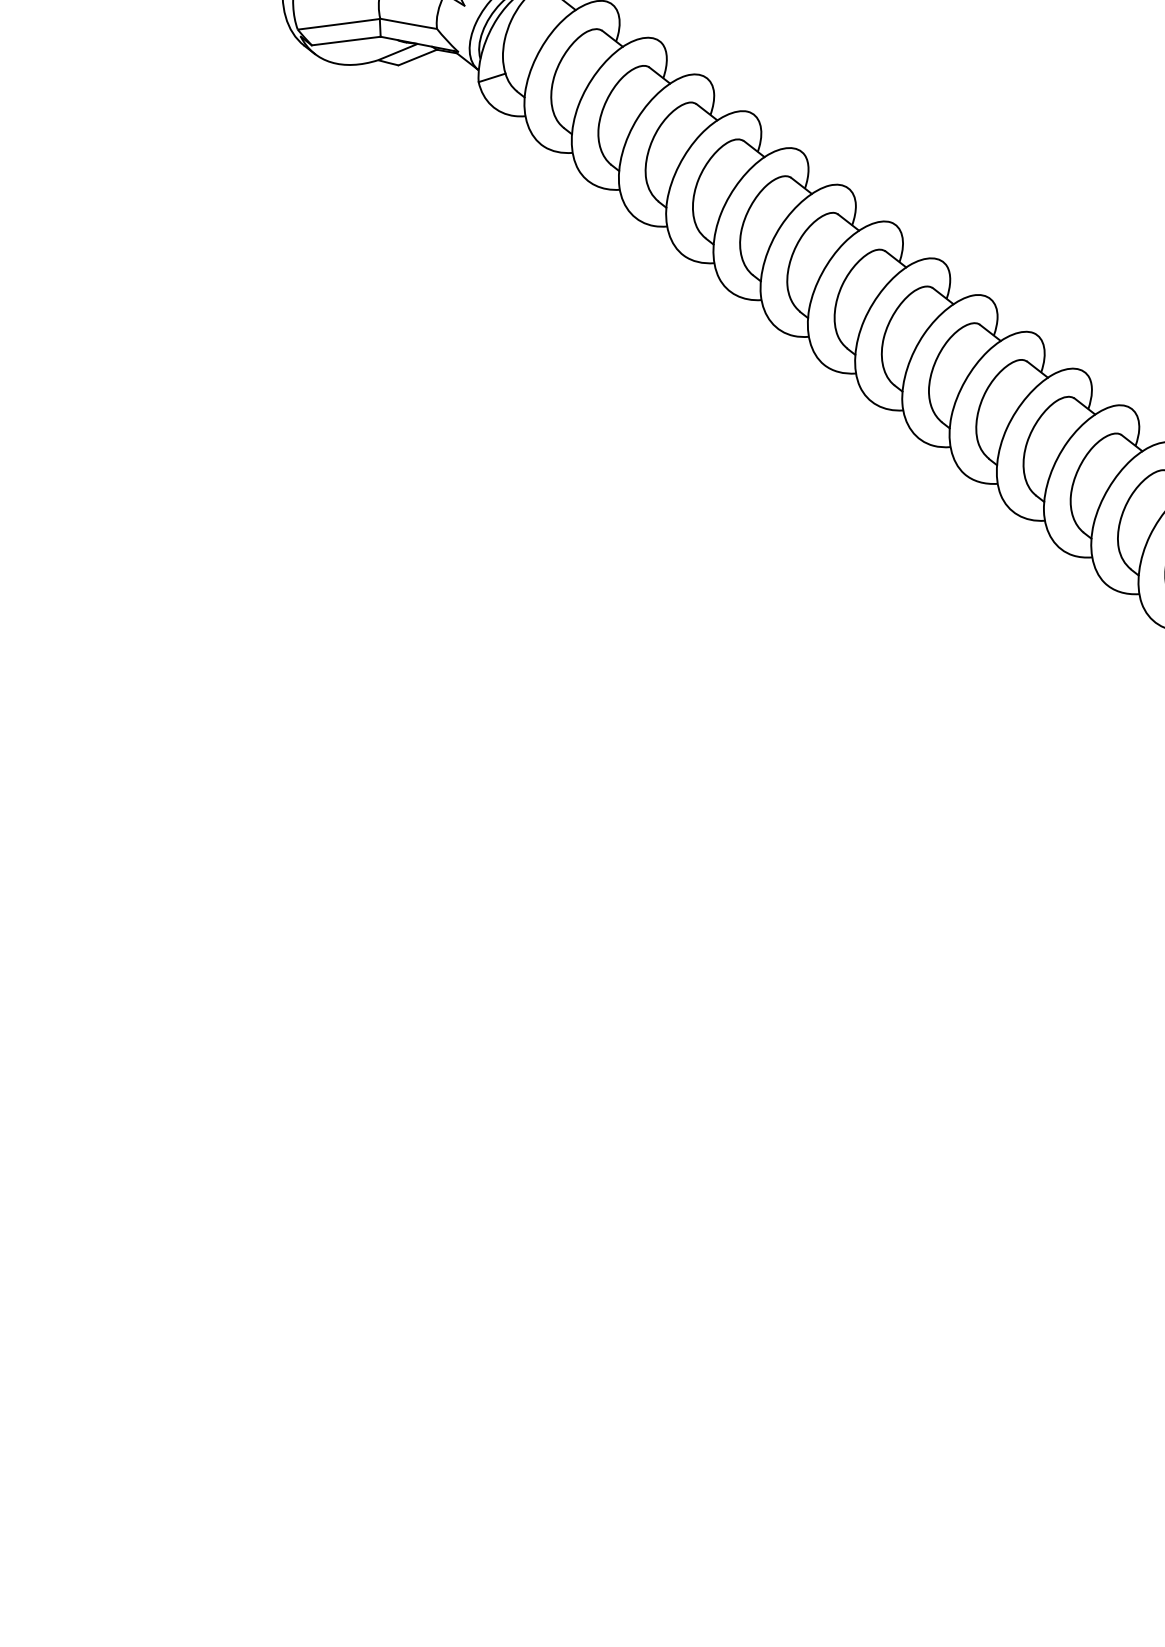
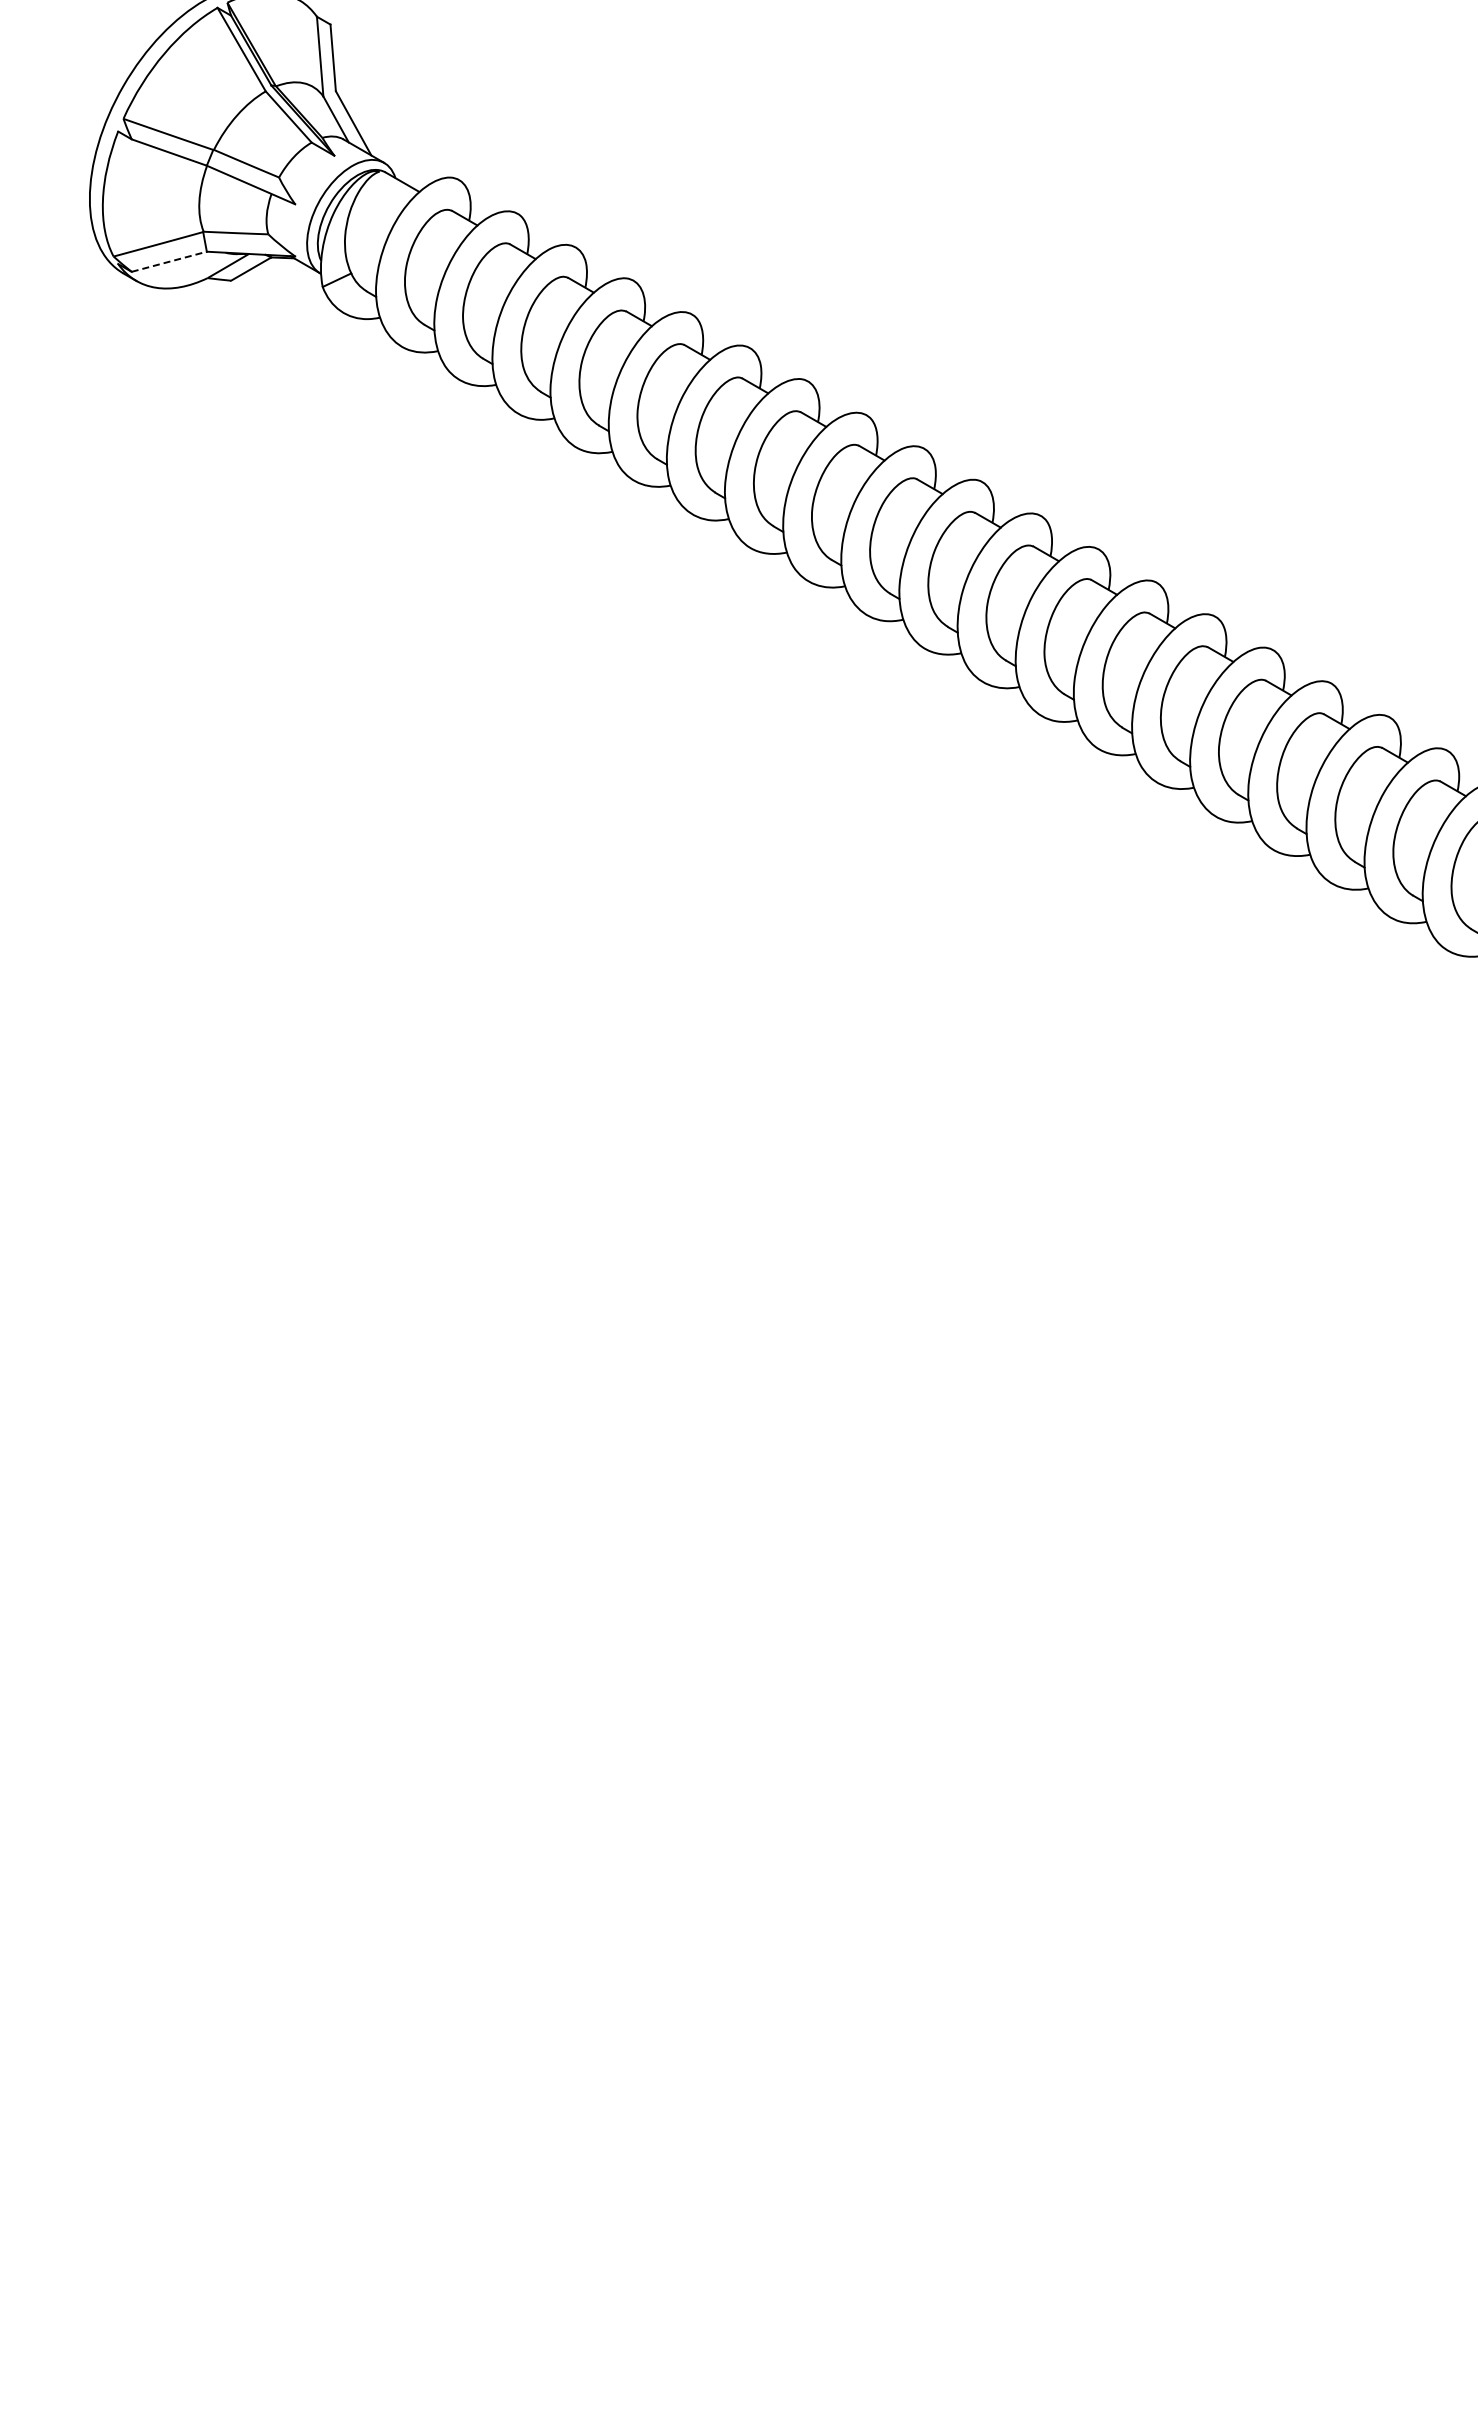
line: (346, 40) -> (169, 261), solid -> dashed

